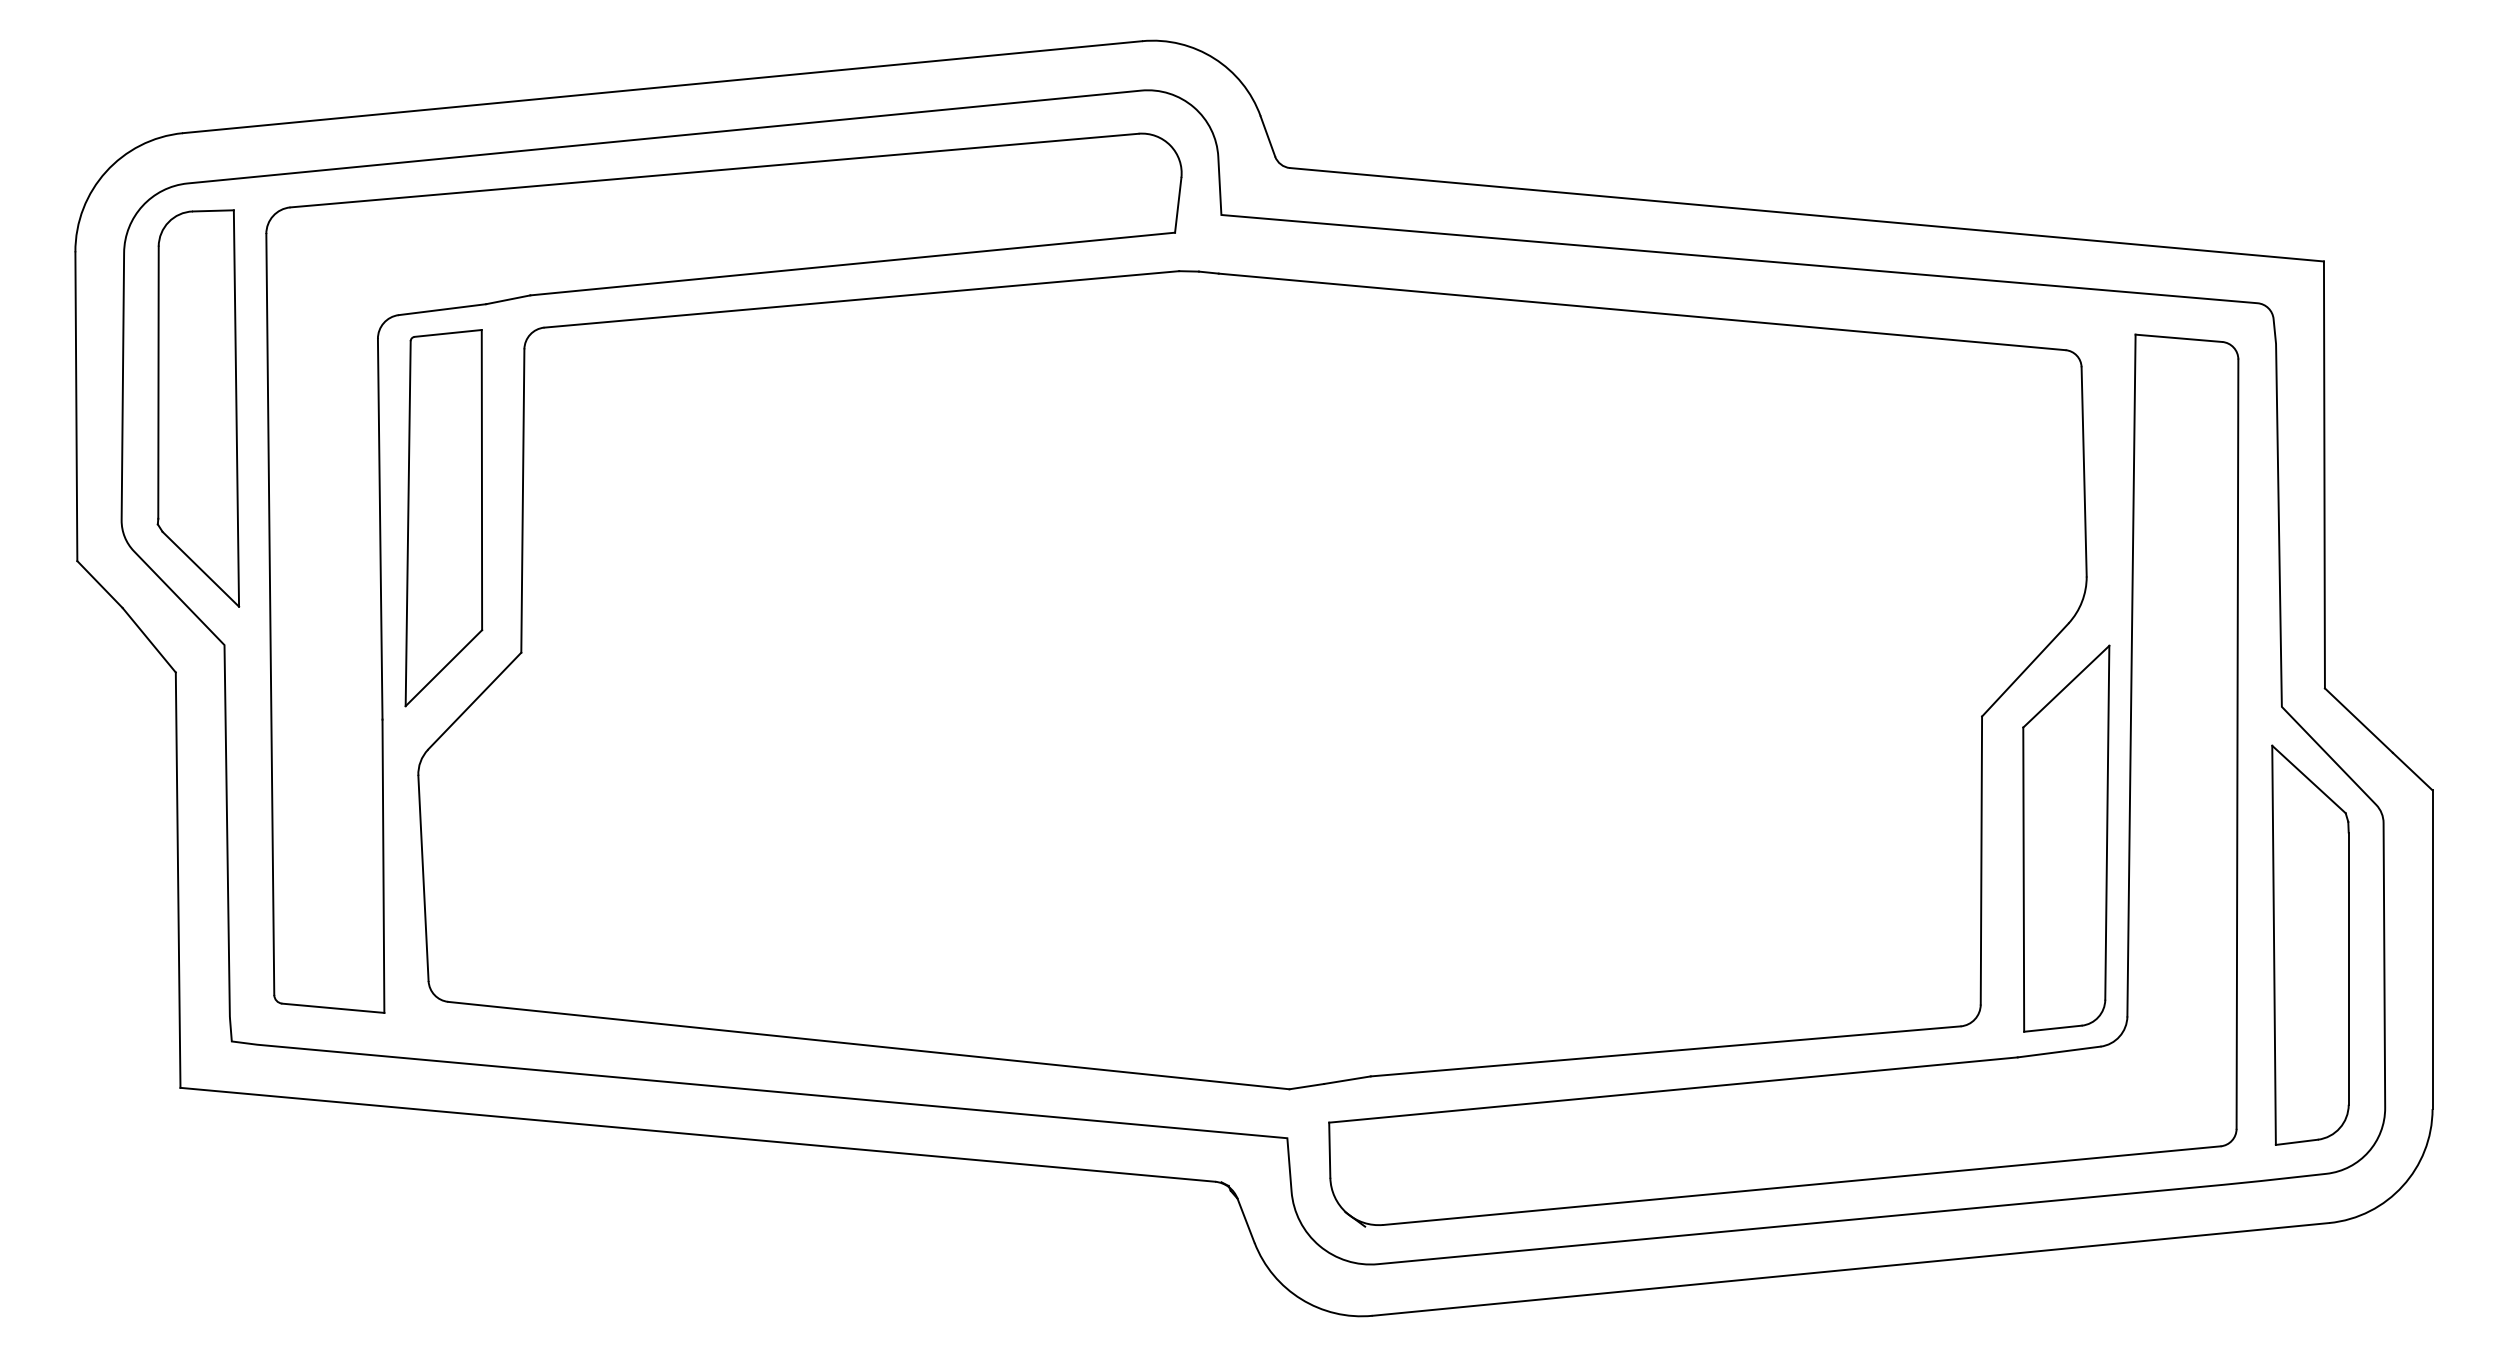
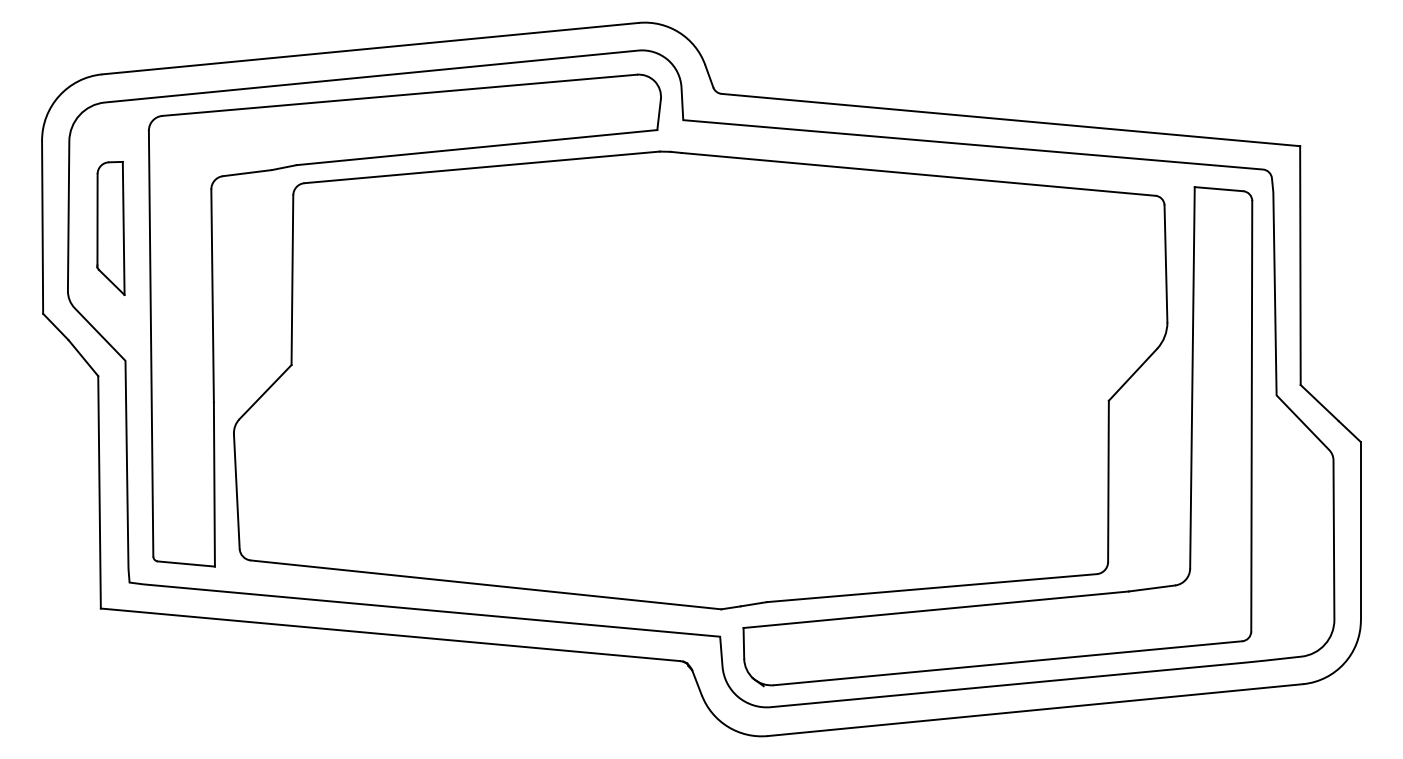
part: (197, 408) -> (110, 228), size x0.6
part: (442, 517) -> (247, 289), removed
part: (2065, 839) -> (1155, 469), removed
part: (2310, 944) -> (1292, 528), removed

